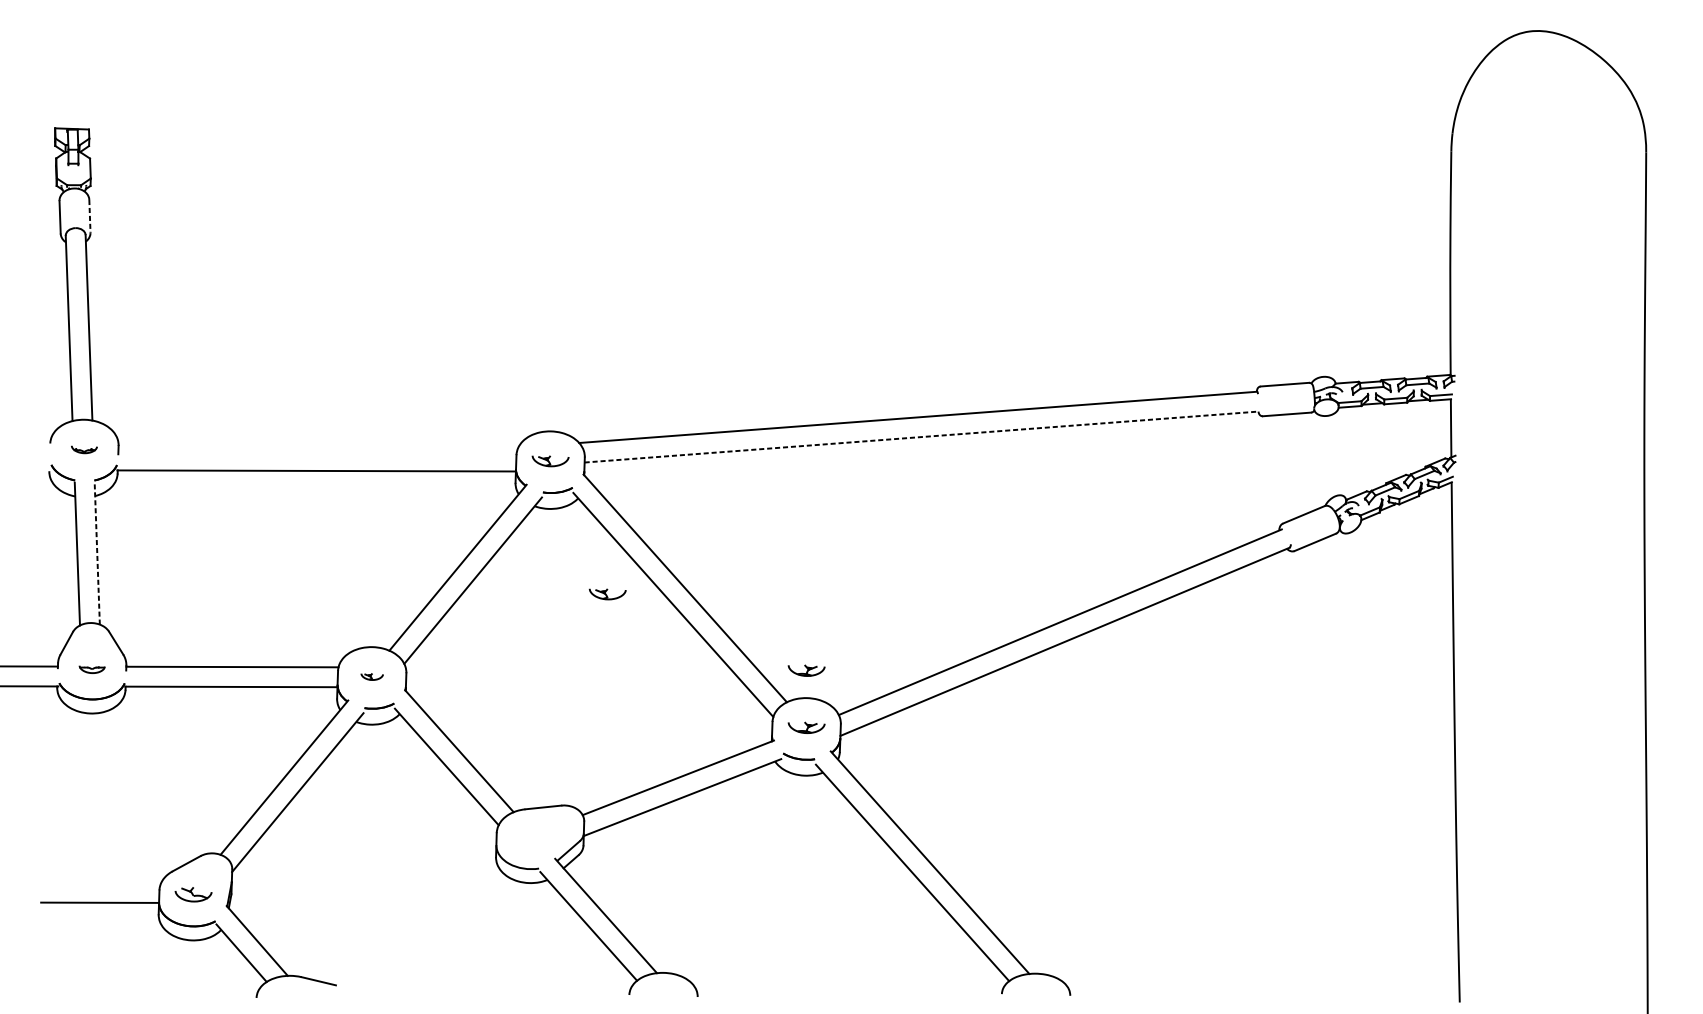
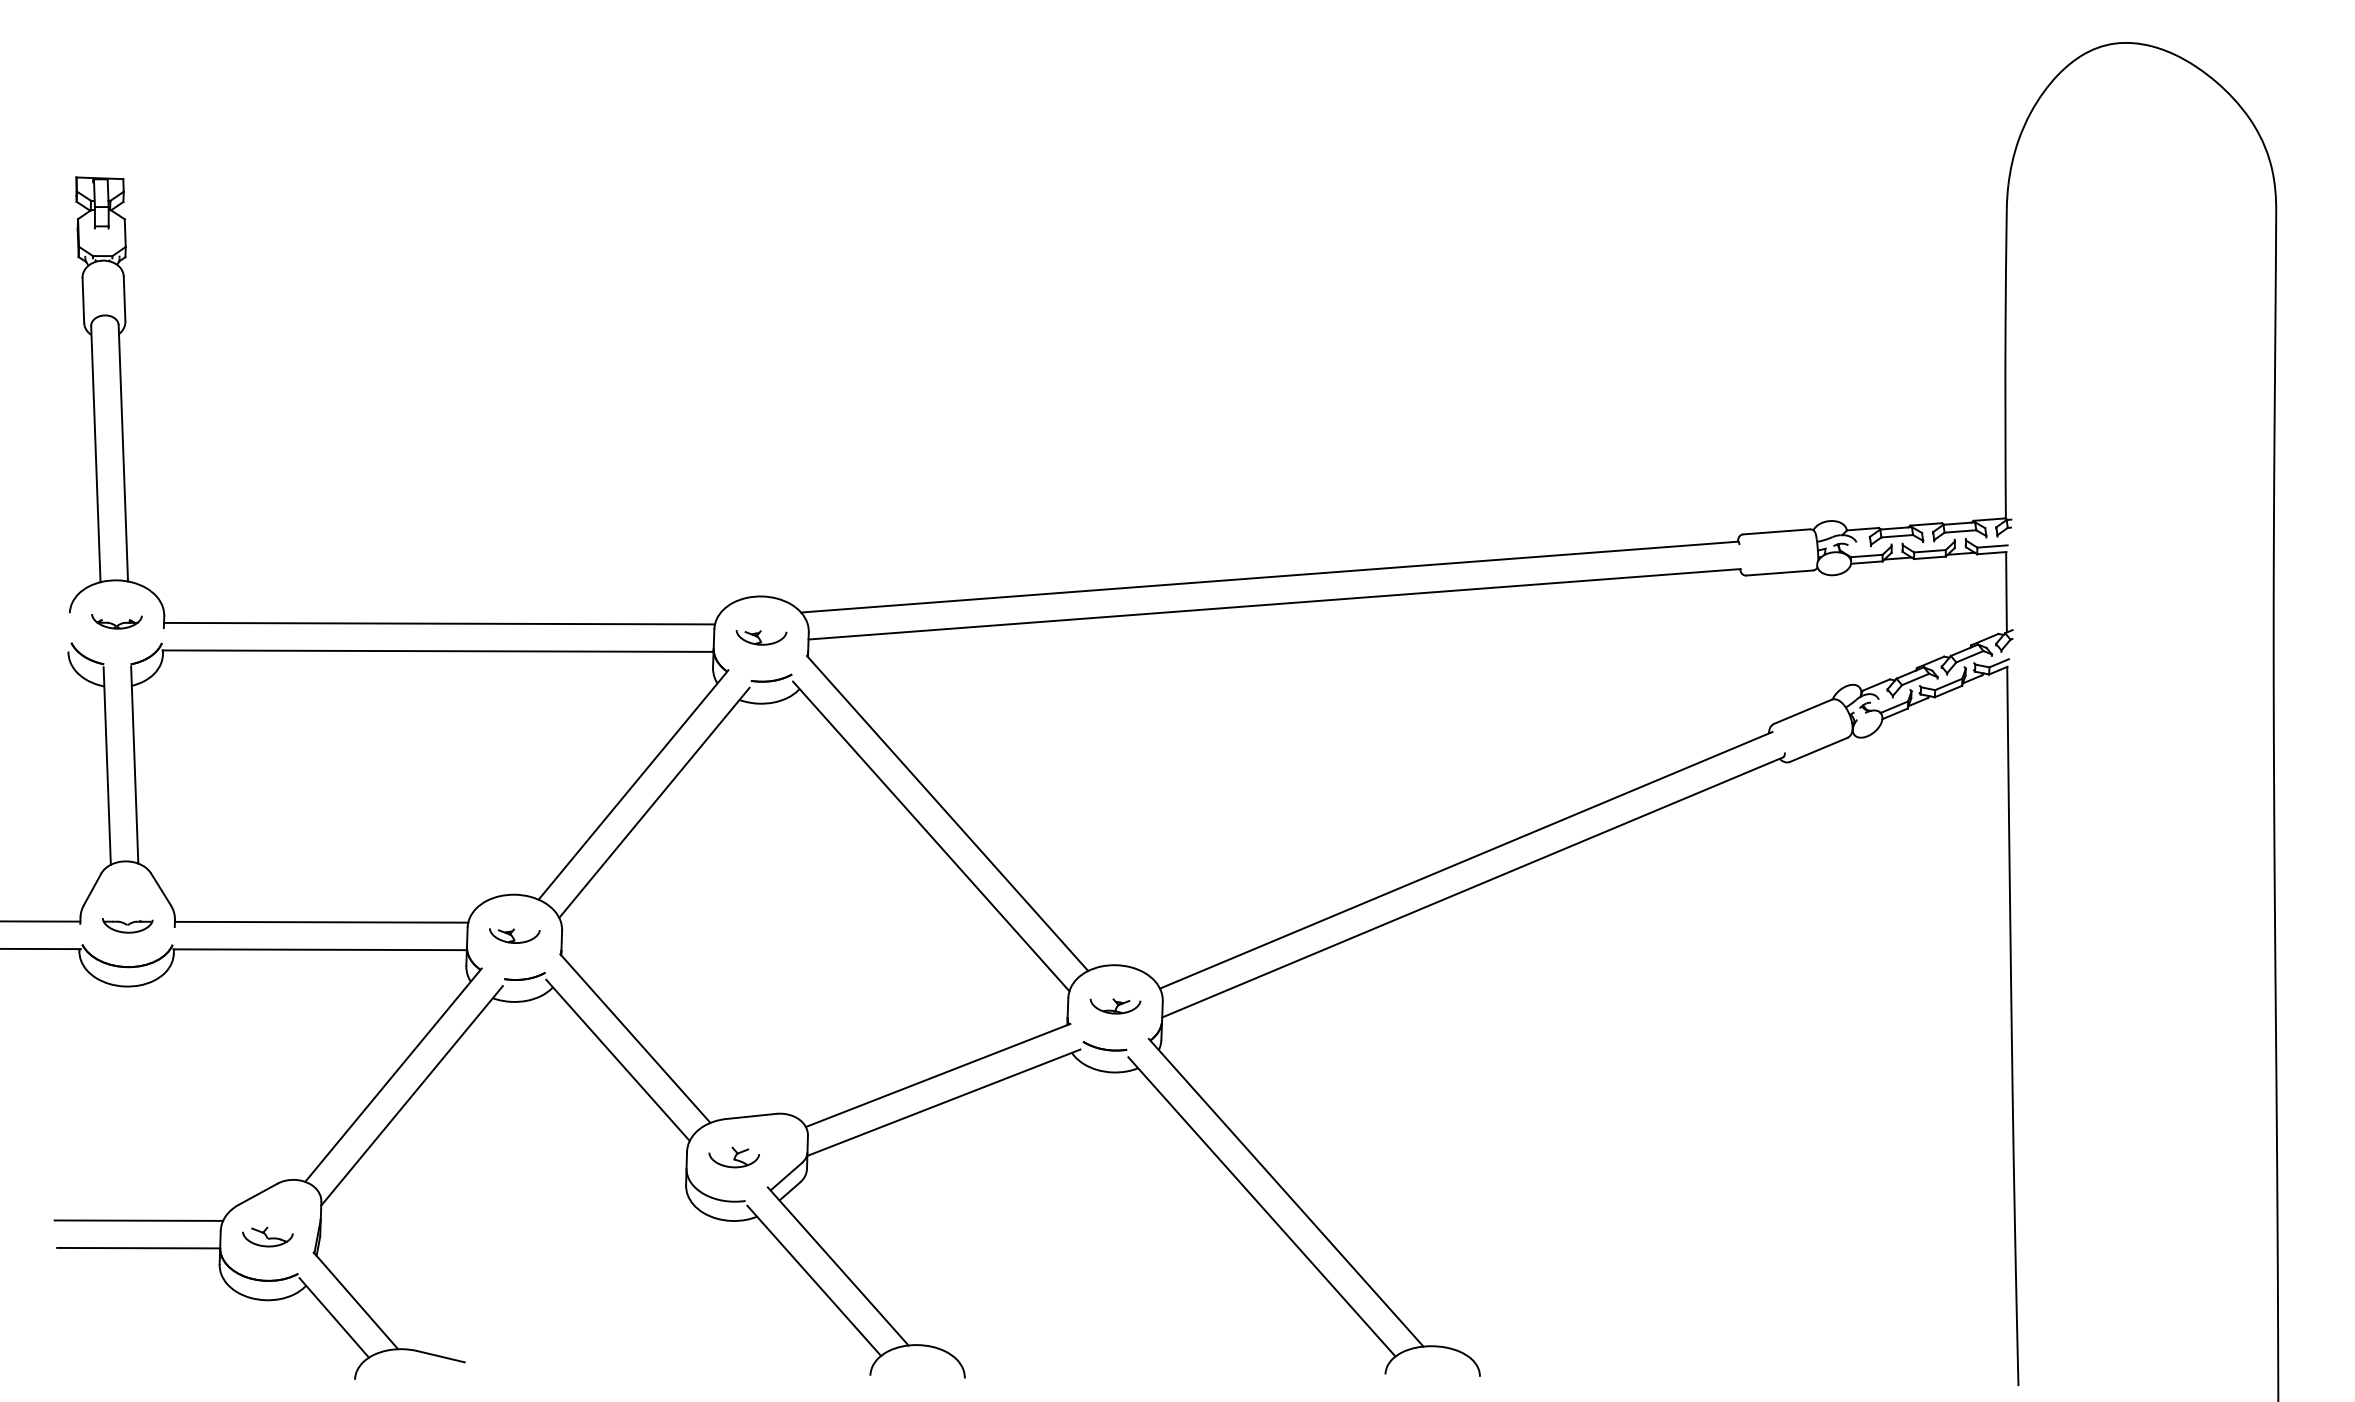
line: (89, 216) -> (124, 299), dashed -> solid
line: (922, 437) -> (1275, 604), dashed -> solid
part: (84, 449) -> (116, 621), size x1.43
line: (317, 450) -> (439, 623), added
line: (97, 552) -> (134, 764), dashed -> solid
part: (607, 594) -> (840, 821), removed
part: (92, 669) -> (127, 925), size x1.43
part: (806, 670) -> (1115, 927), removed
part: (371, 676) -> (514, 935), size x1.67
part: (530, 837) -> (733, 1157), added
line: (99, 882) -> (138, 1220), added

